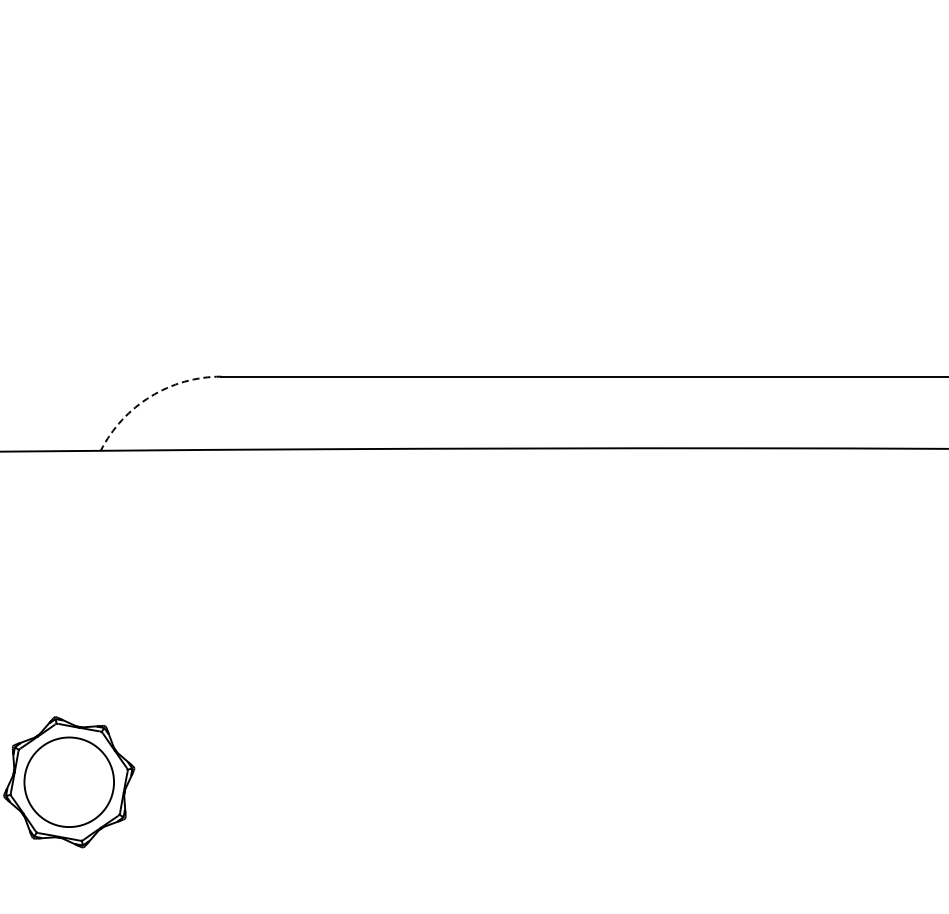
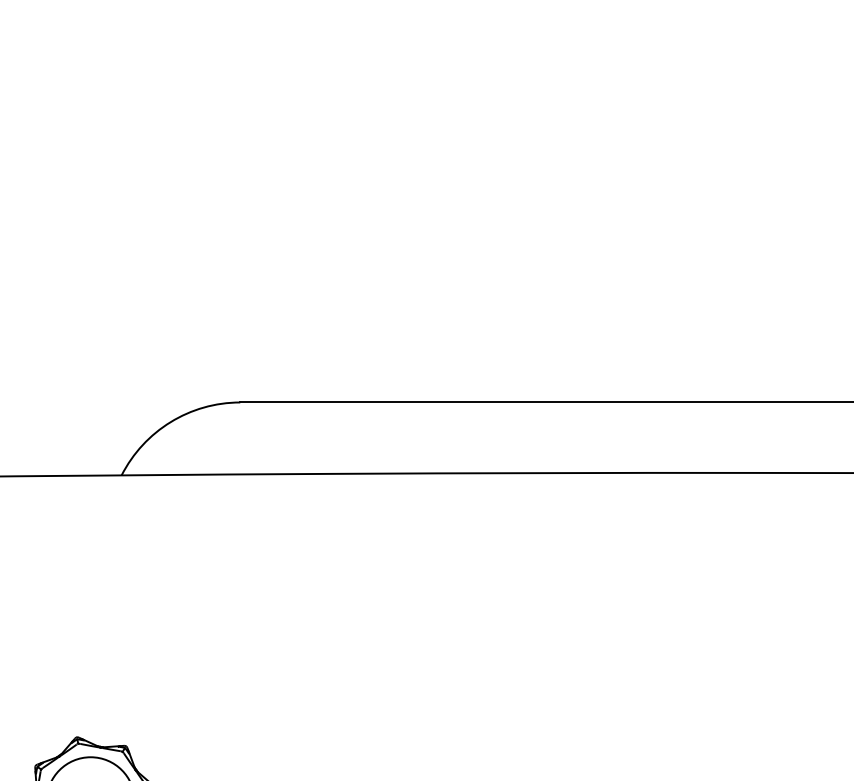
arc: (150, 396) -> (170, 421), dashed -> solid

